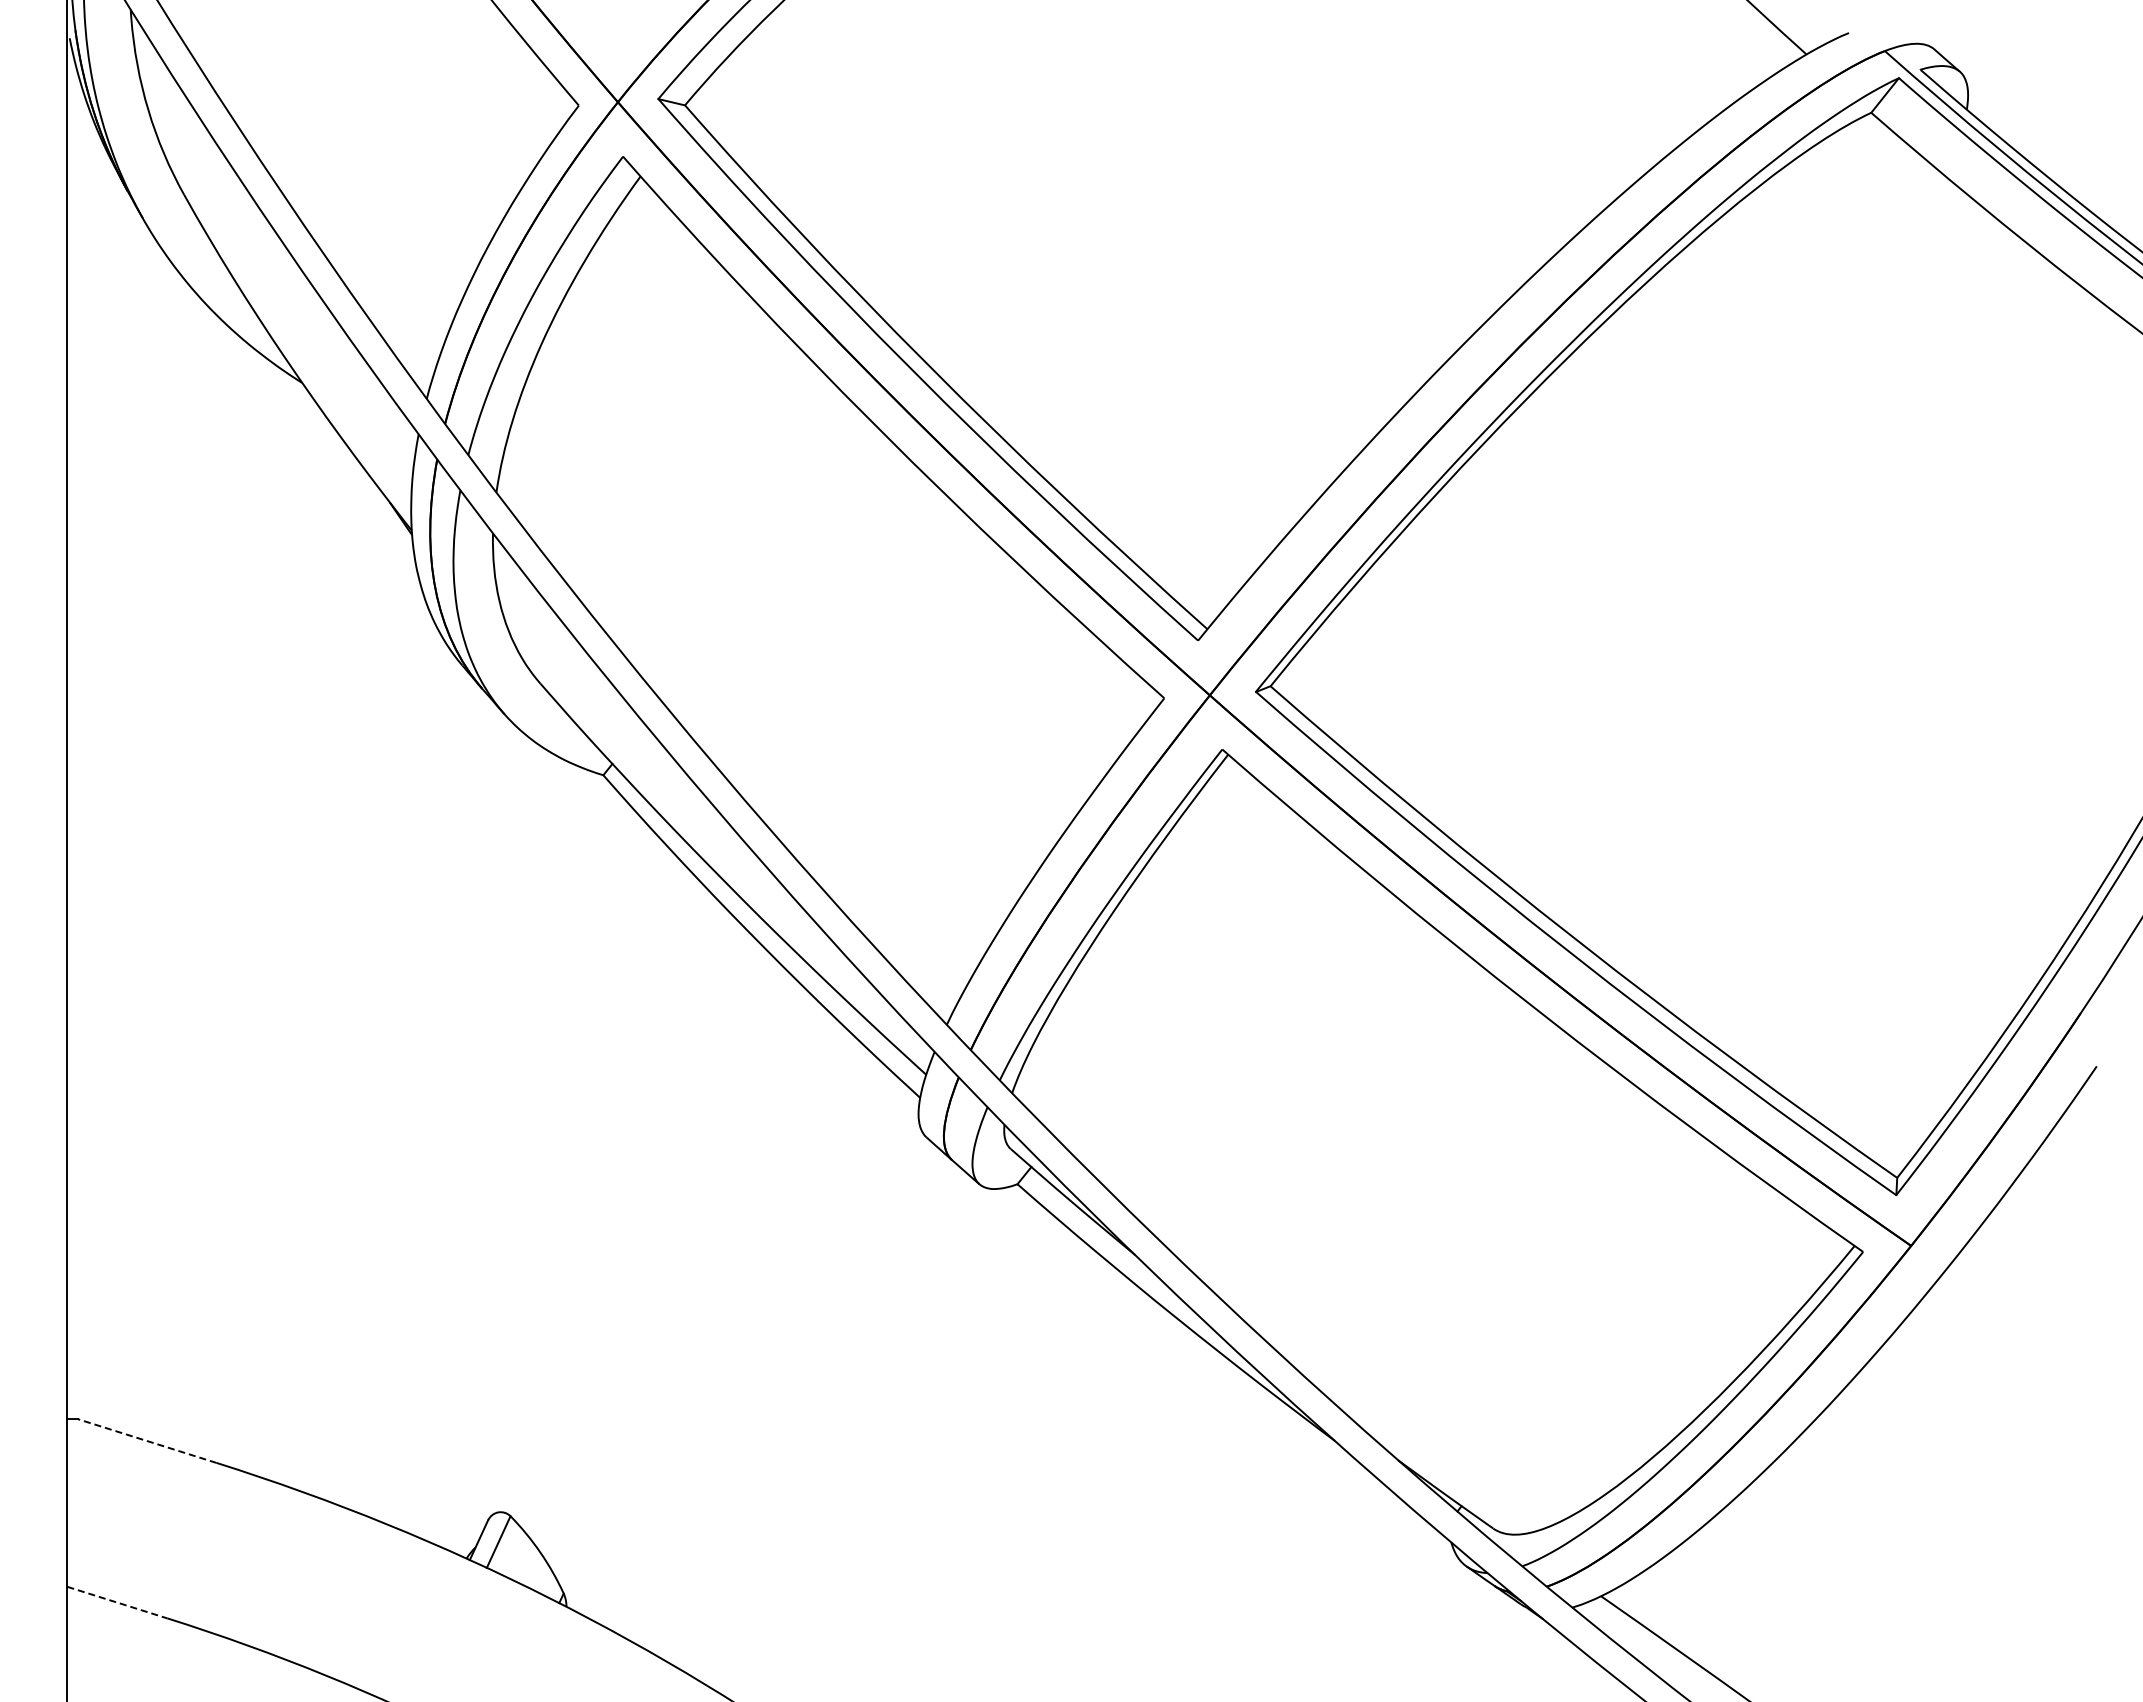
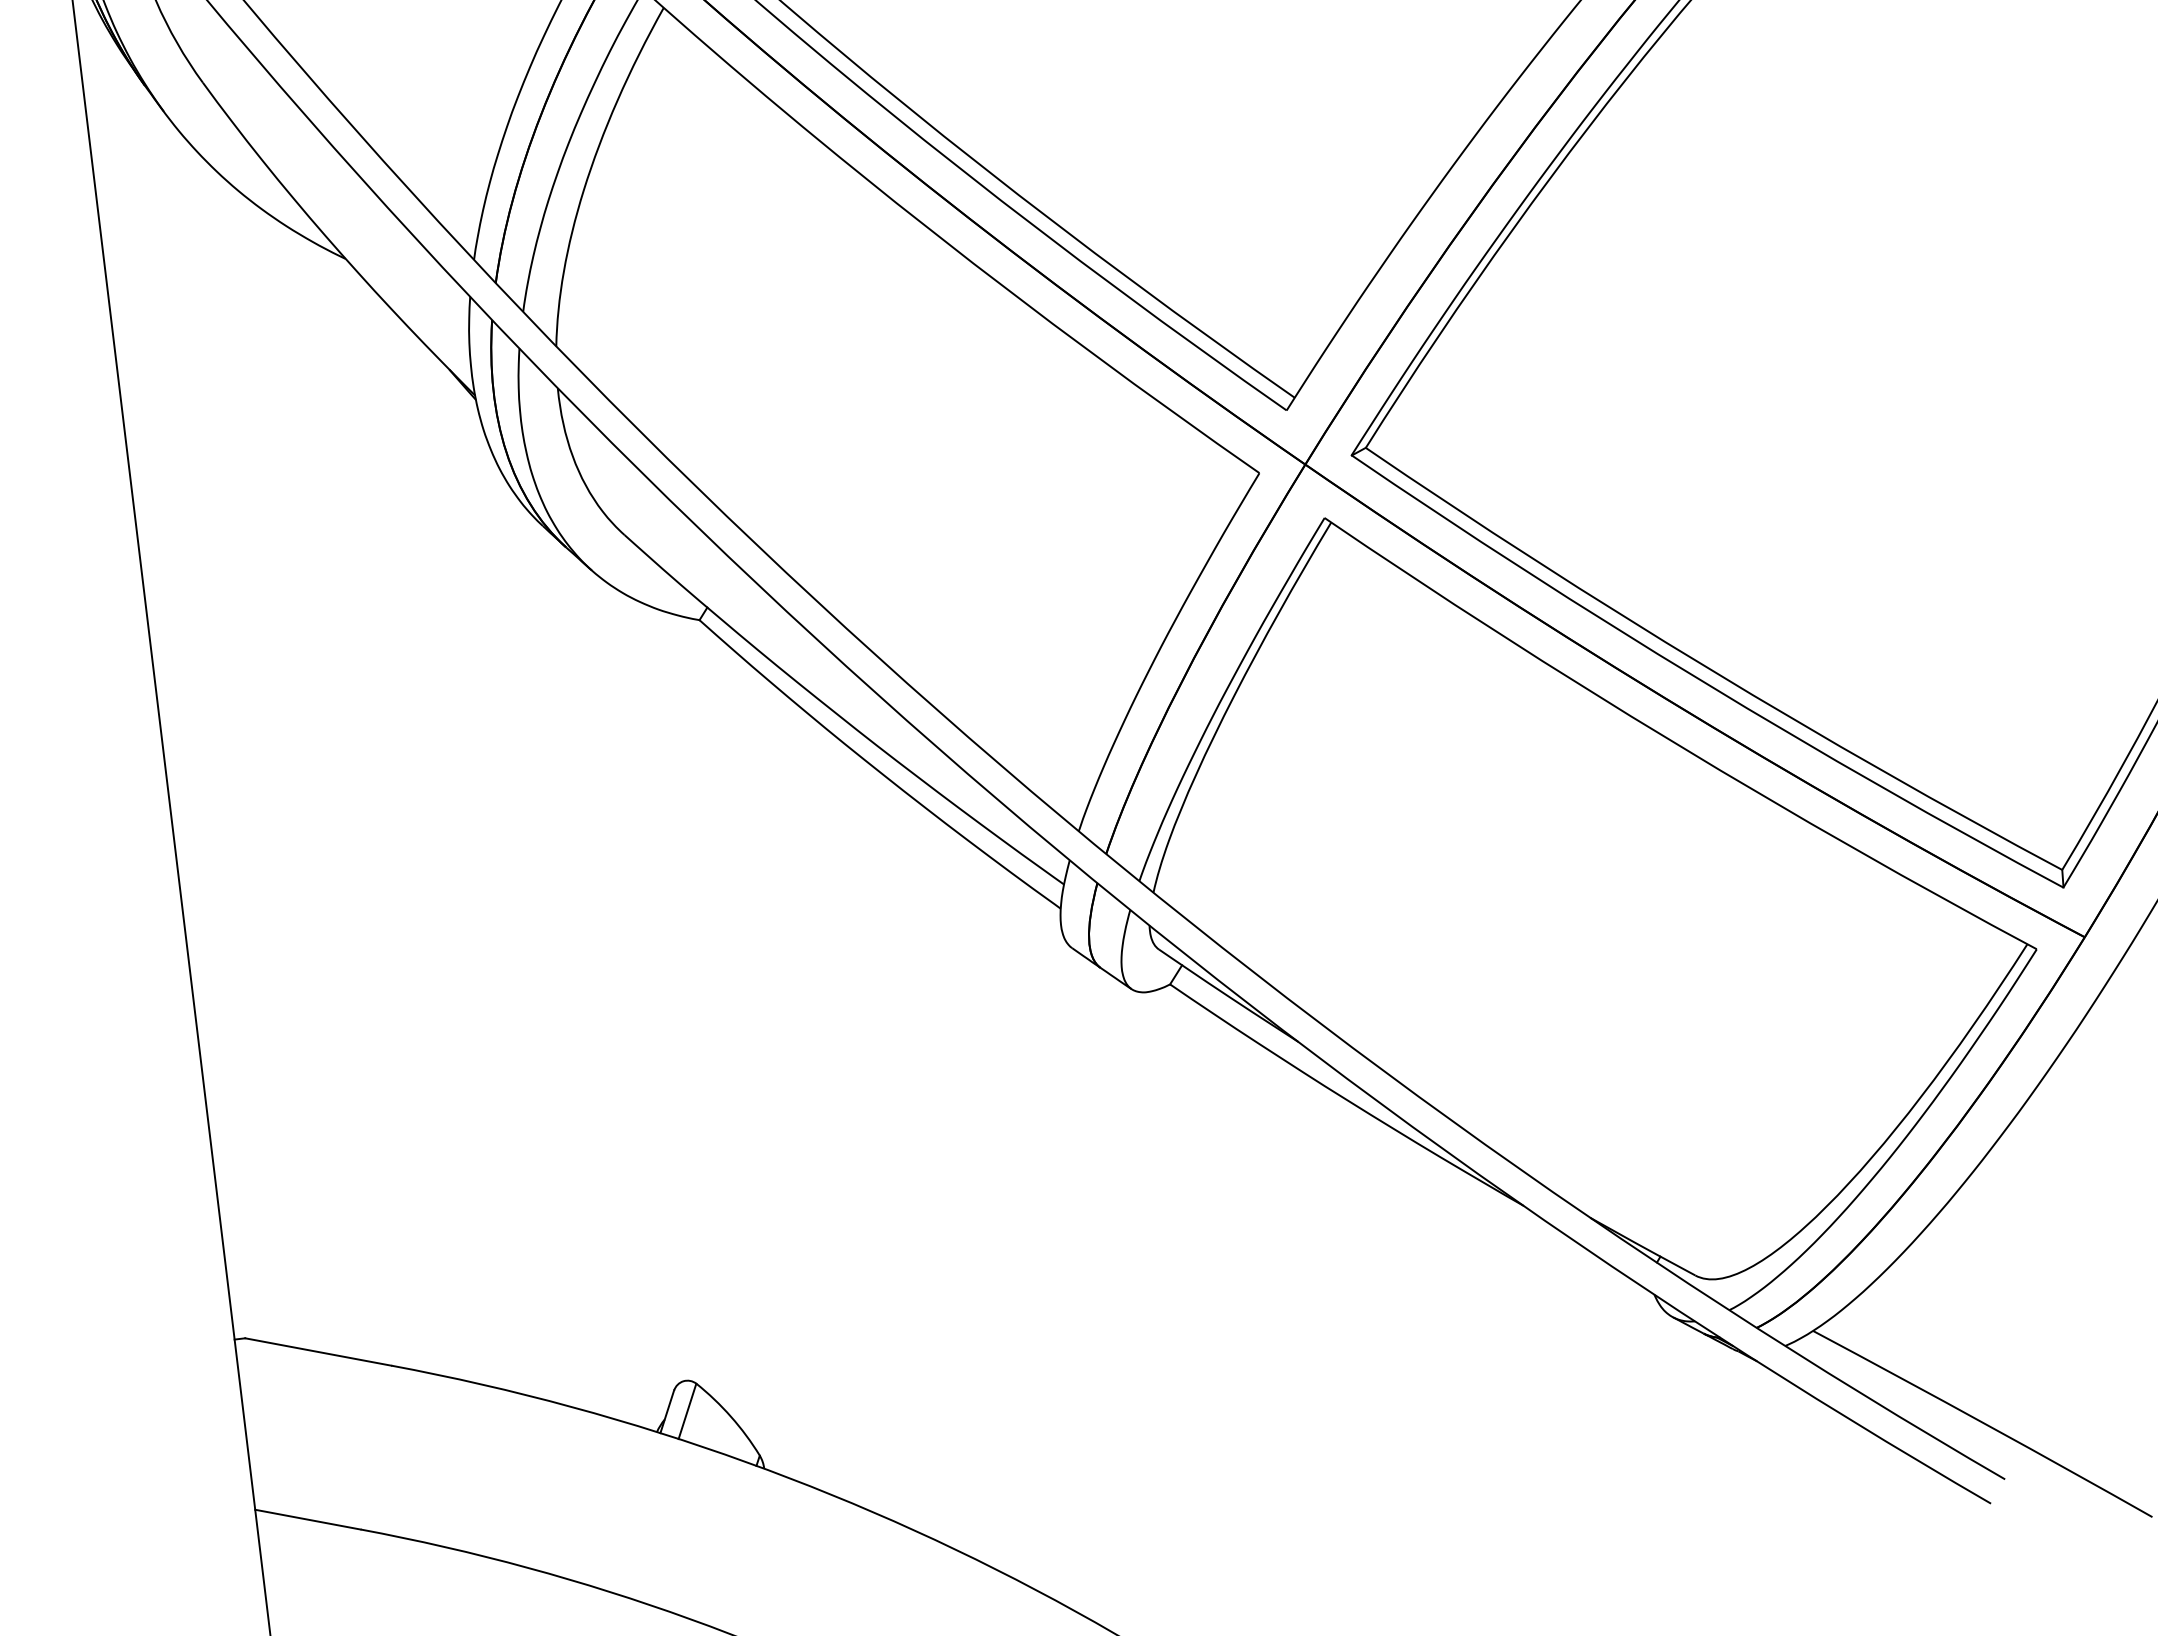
line: (147, 1441) -> (318, 1352), dashed -> solid
line: (117, 1602) -> (307, 1519), dashed -> solid

